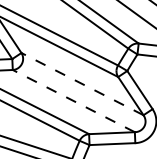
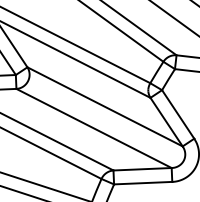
line: (82, 83) -> (104, 106), dashed -> solid
line: (73, 101) -> (93, 128), dashed -> solid

